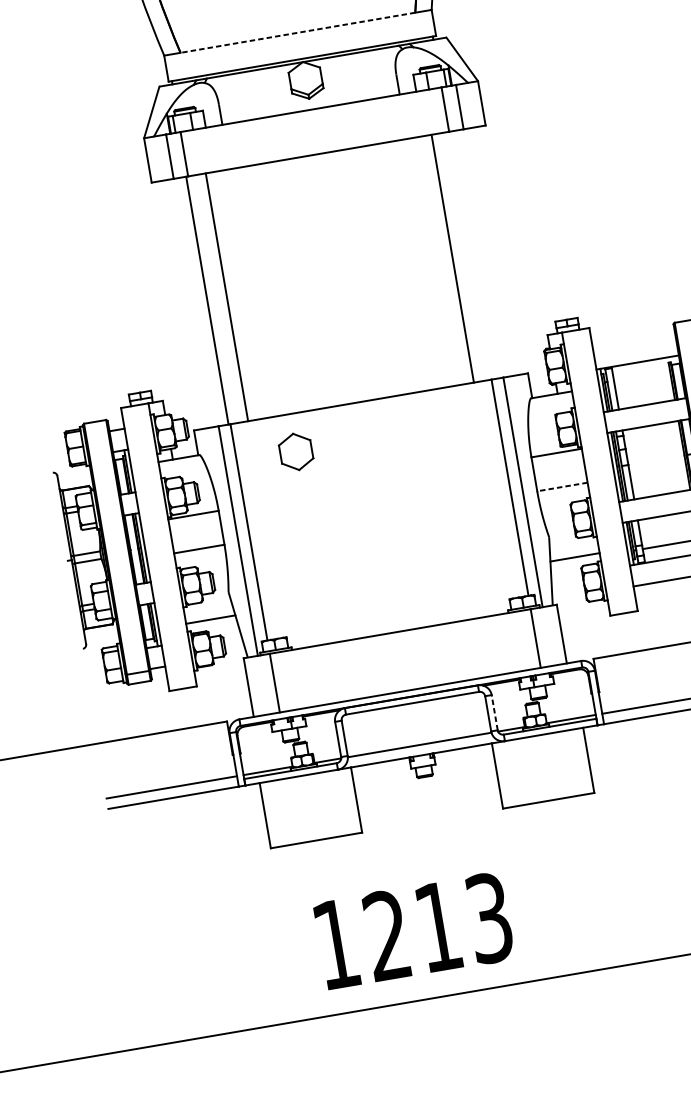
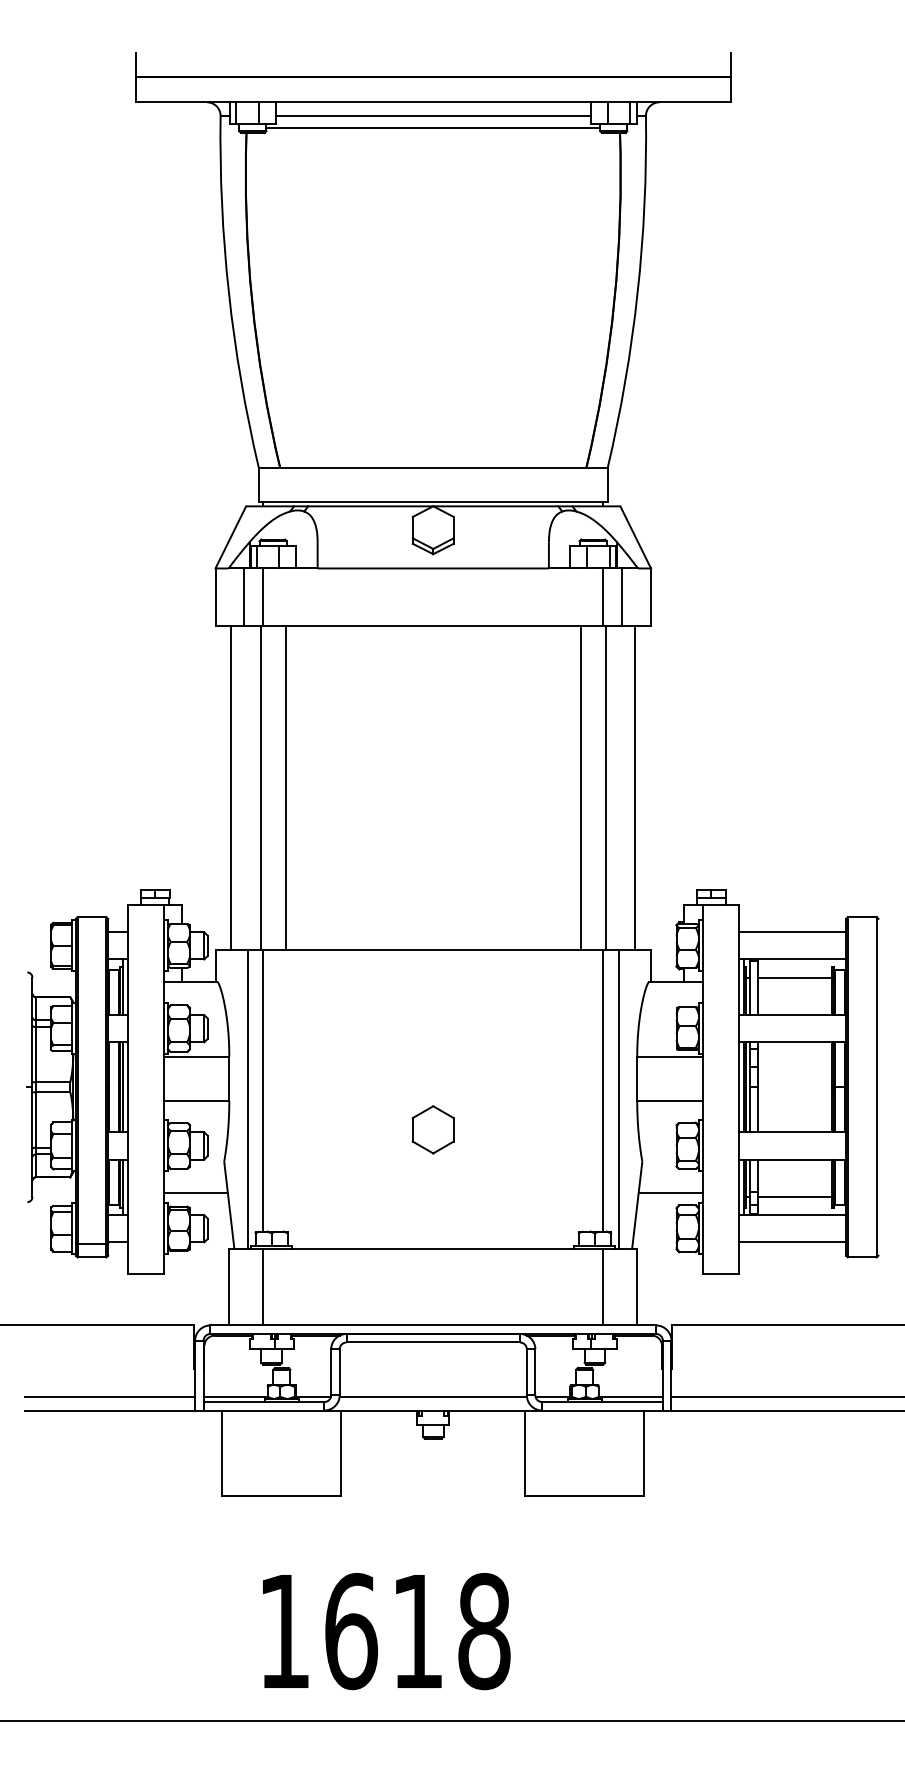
line: (297, 33) -> (432, 468), dashed -> solid
line: (494, 251) -> (635, 787), added
line: (472, 254) -> (606, 787), added
line: (185, 304) -> (231, 787), added
line: (634, 341) -> (792, 932), added
line: (641, 376) -> (794, 977), added
part: (295, 451) -> (432, 1129), moved
line: (562, 486) -> (670, 1100), dashed -> solid
line: (494, 712) -> (535, 1372), dashed -> solid
text: (438, 926) -> (417, 1631), 1213 -> 1618

